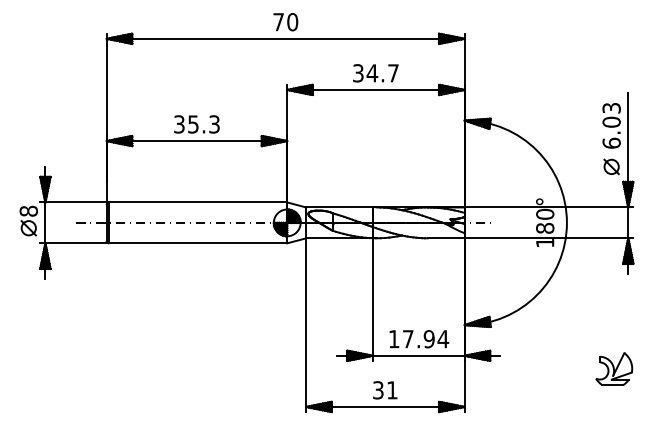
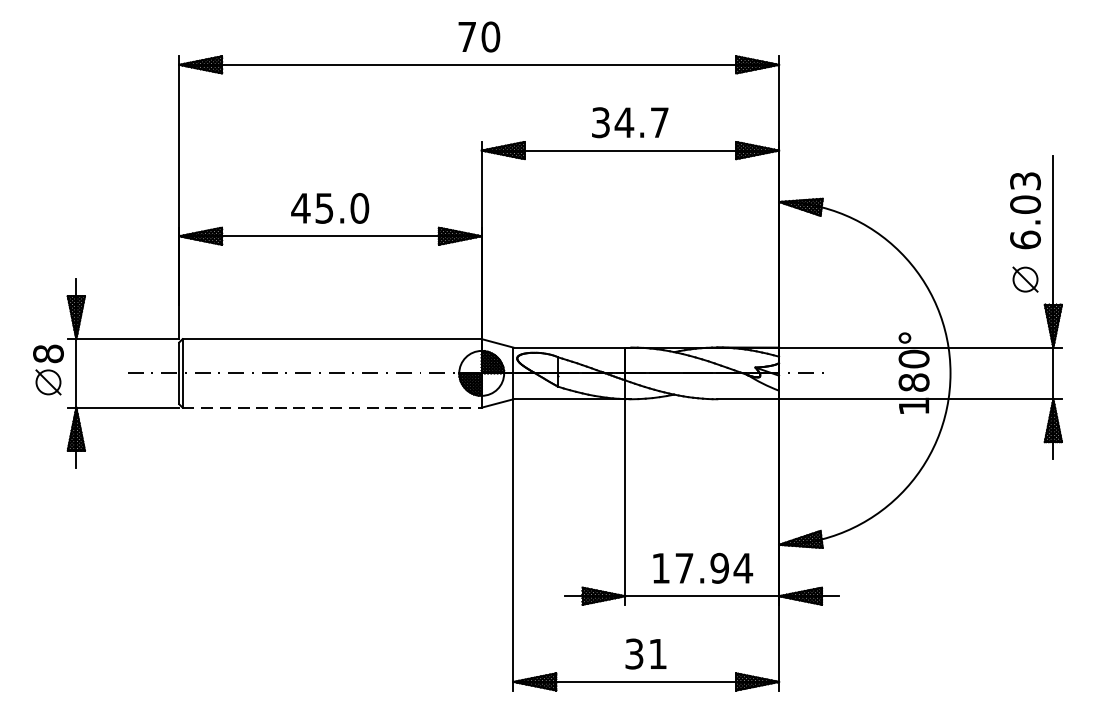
text: (196, 124) -> (329, 208), 35.3 -> 45.0
line: (198, 243) -> (332, 407), solid -> dashed
part: (614, 368) -> (1030, 617), removed

